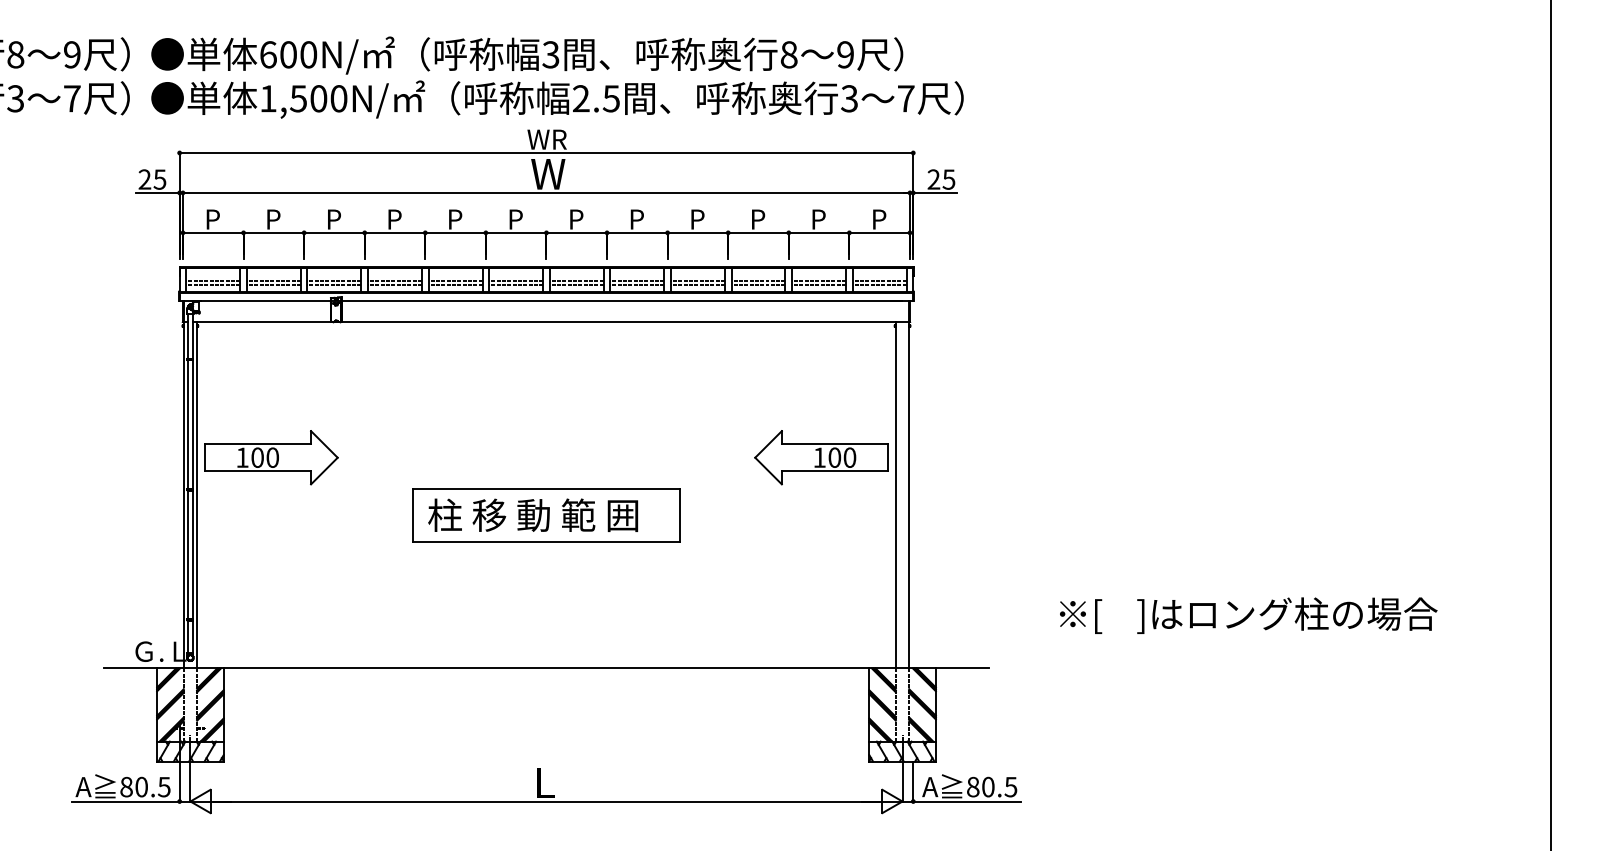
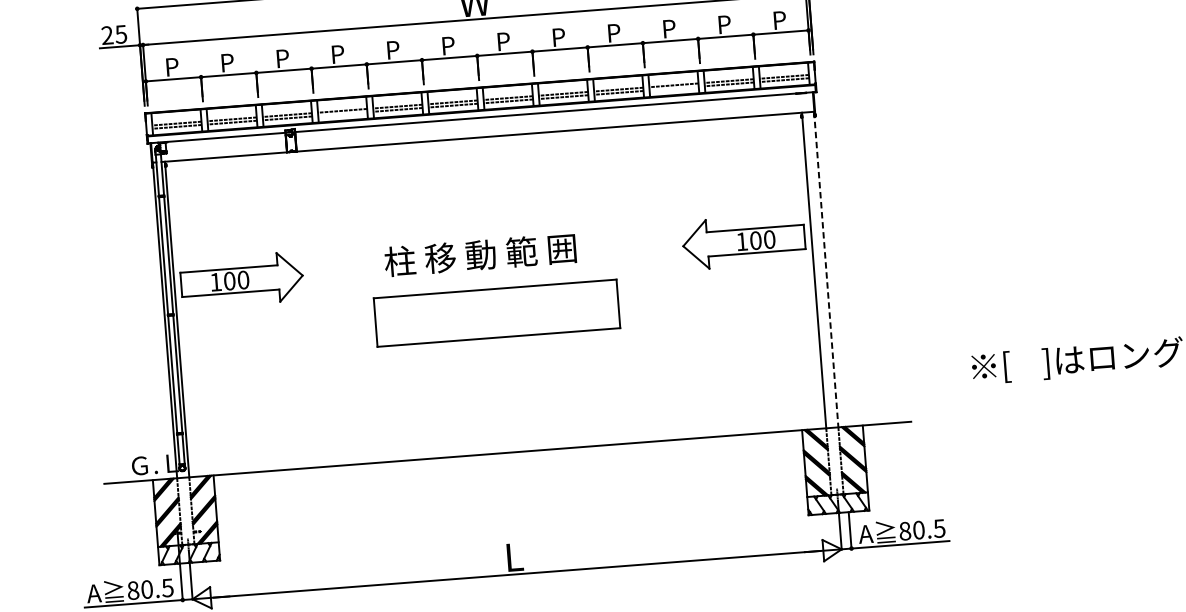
line: (394, 285) -> (342, 114), removed
line: (758, 285) -> (674, 89), removed
line: (909, 495) -> (826, 269), solid -> dashed
text: (533, 514) -> (480, 254), moved

